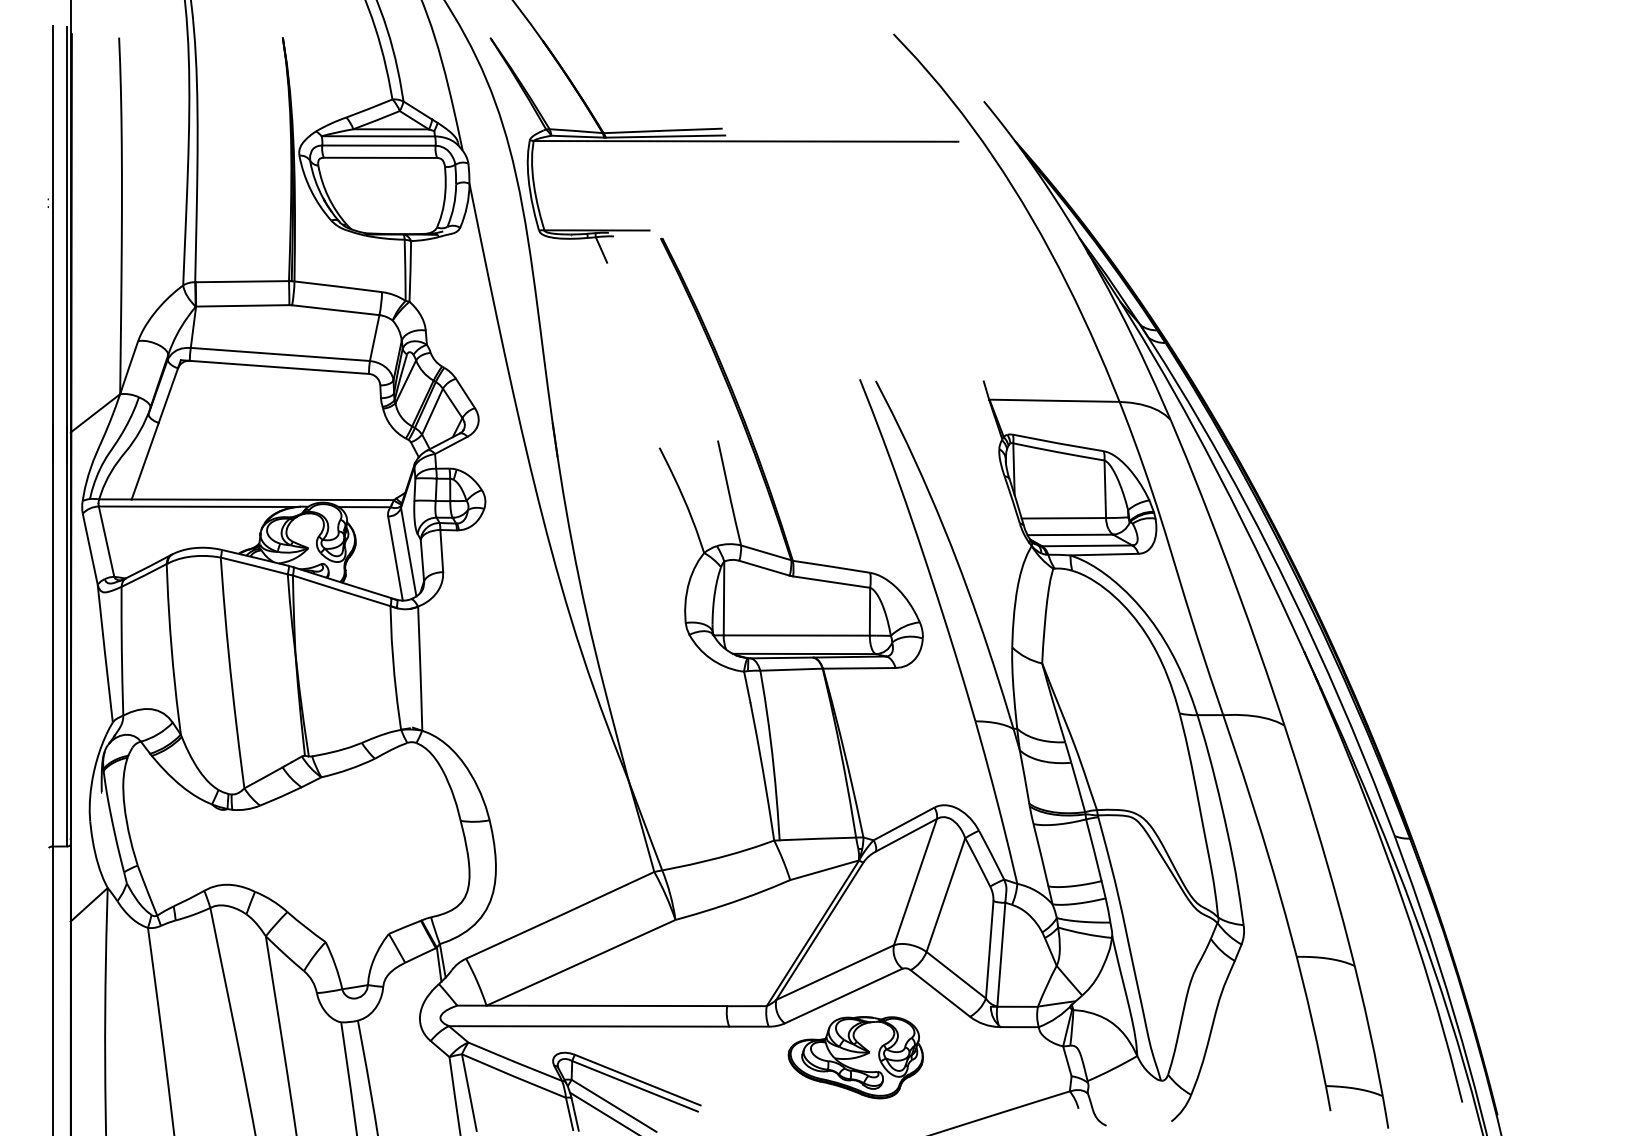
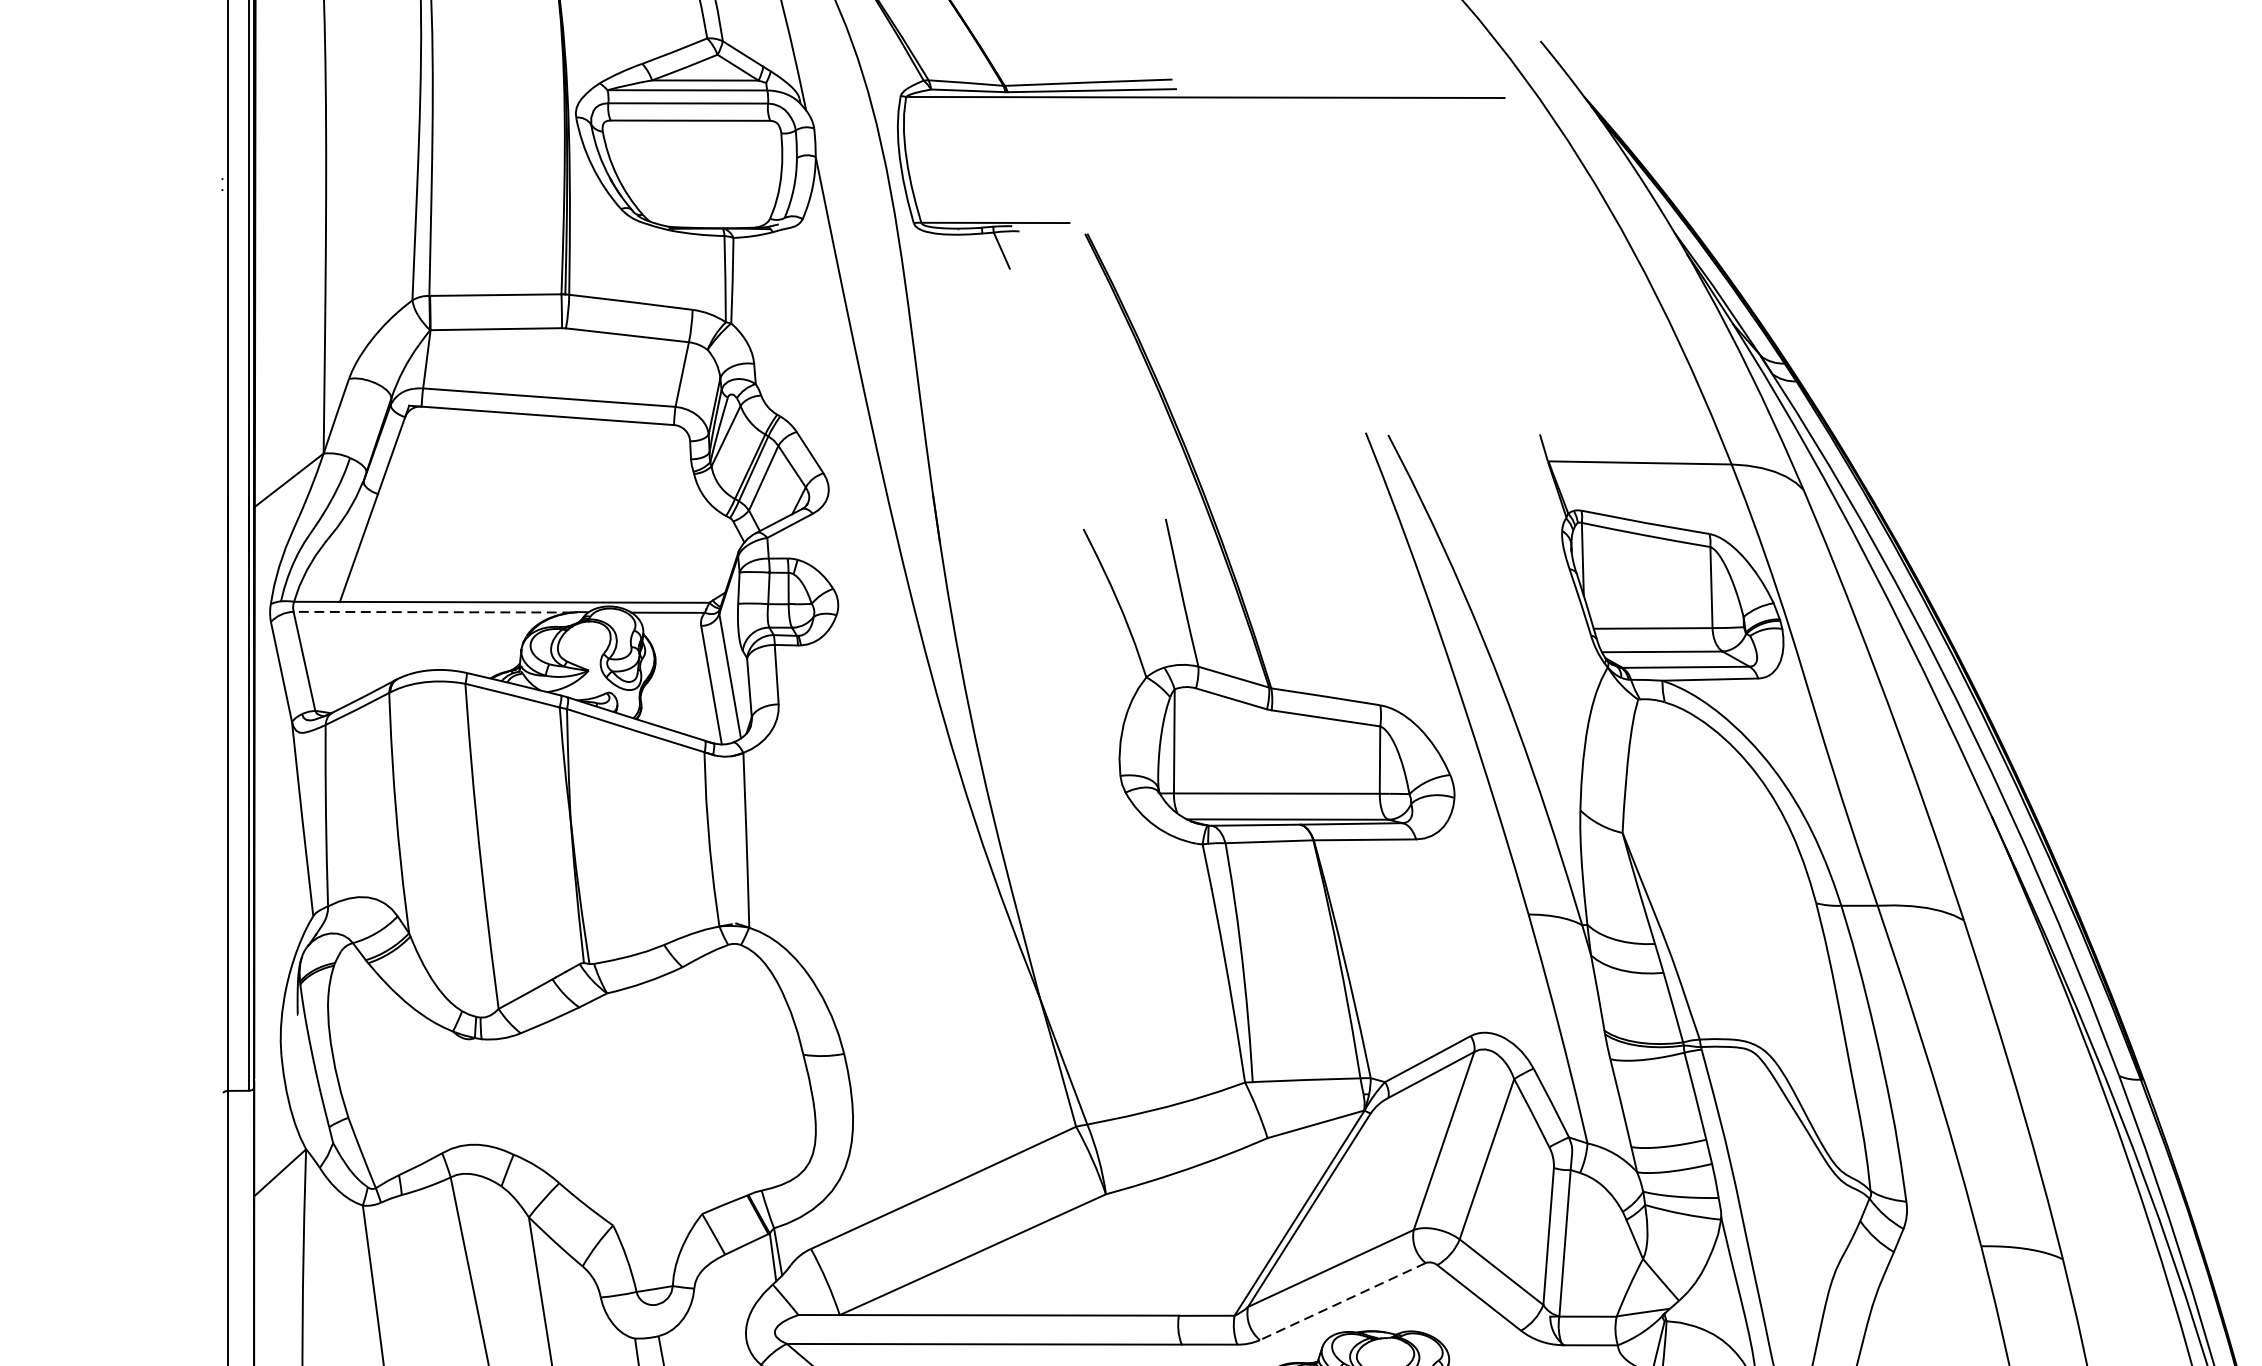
line: (197, 506) -> (432, 611), solid -> dashed
line: (843, 996) -> (1342, 1302), solid -> dashed

